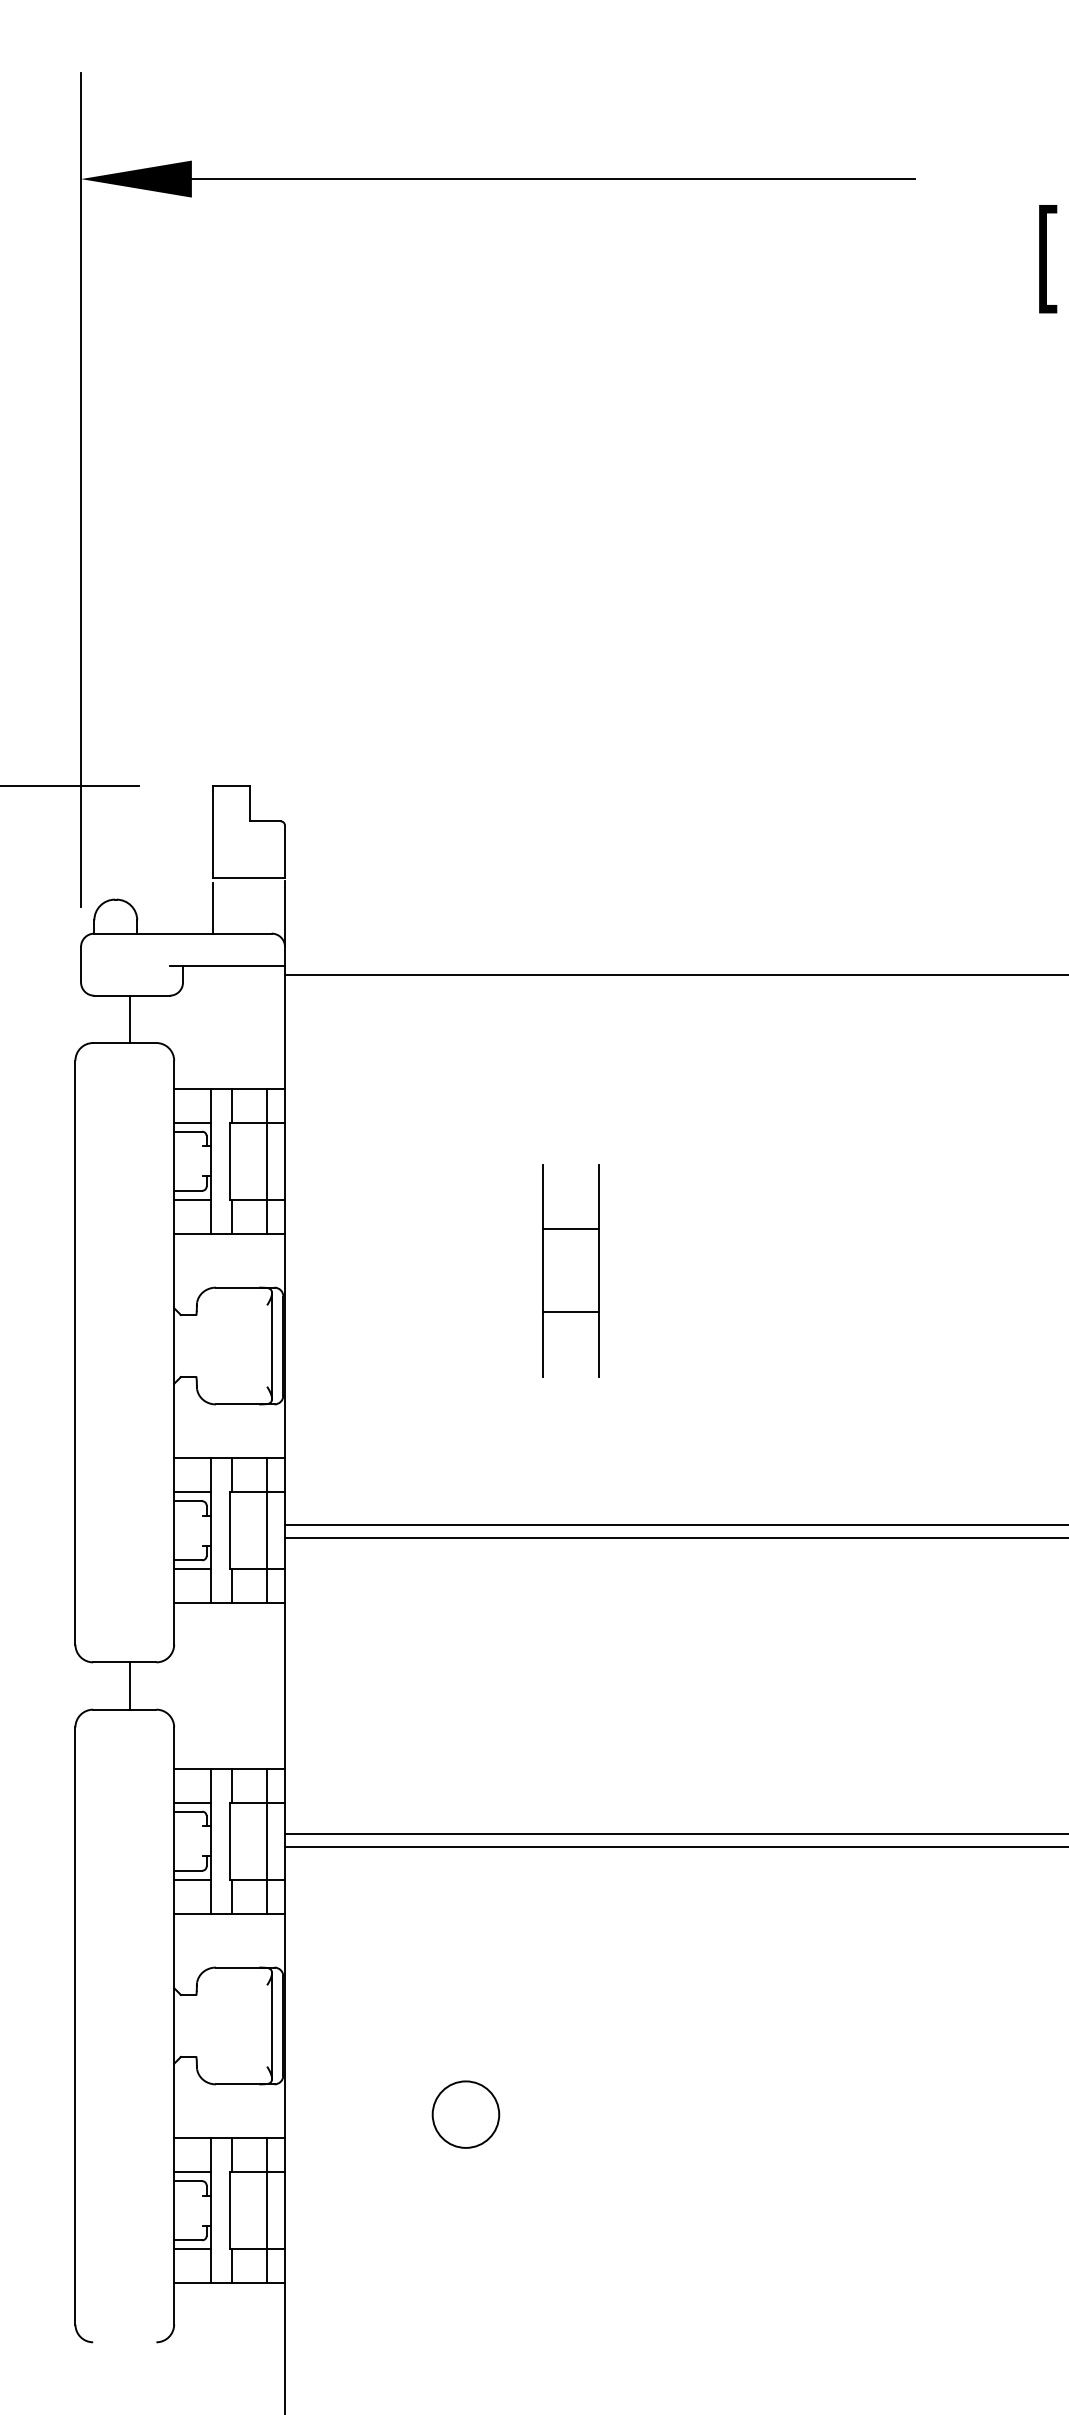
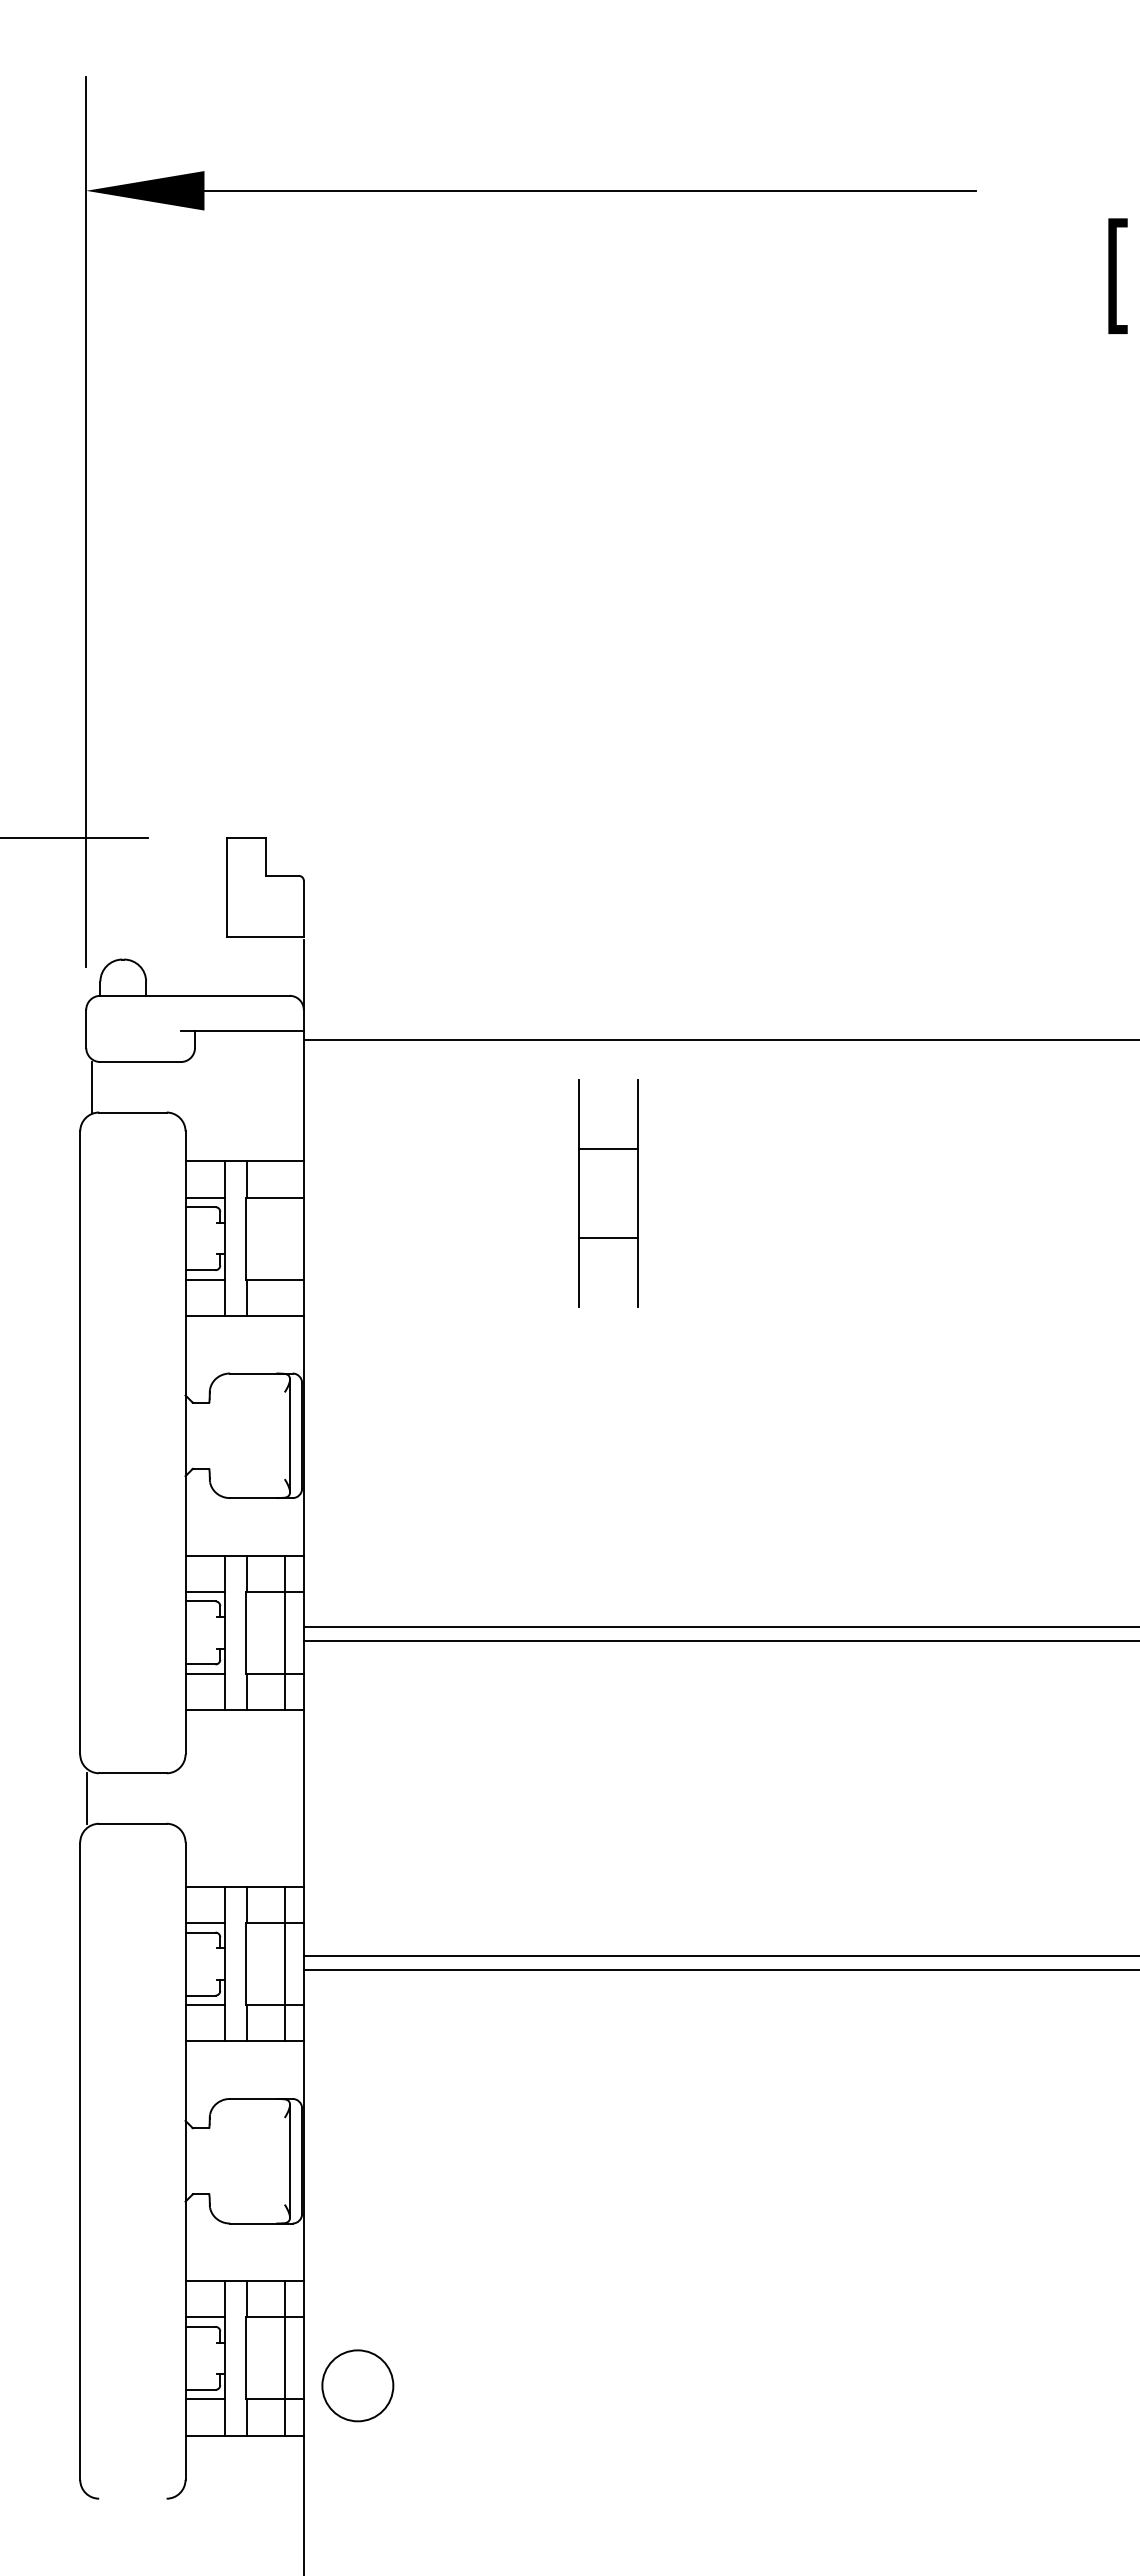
line: (212, 908) -> (226, 968), removed
line: (130, 1019) -> (92, 1087), moved
line: (266, 1161) -> (284, 1238), removed
part: (570, 1270) -> (608, 1193), moved
line: (130, 1685) -> (87, 1798), moved
circle: (465, 2114) -> (357, 2385), moved

